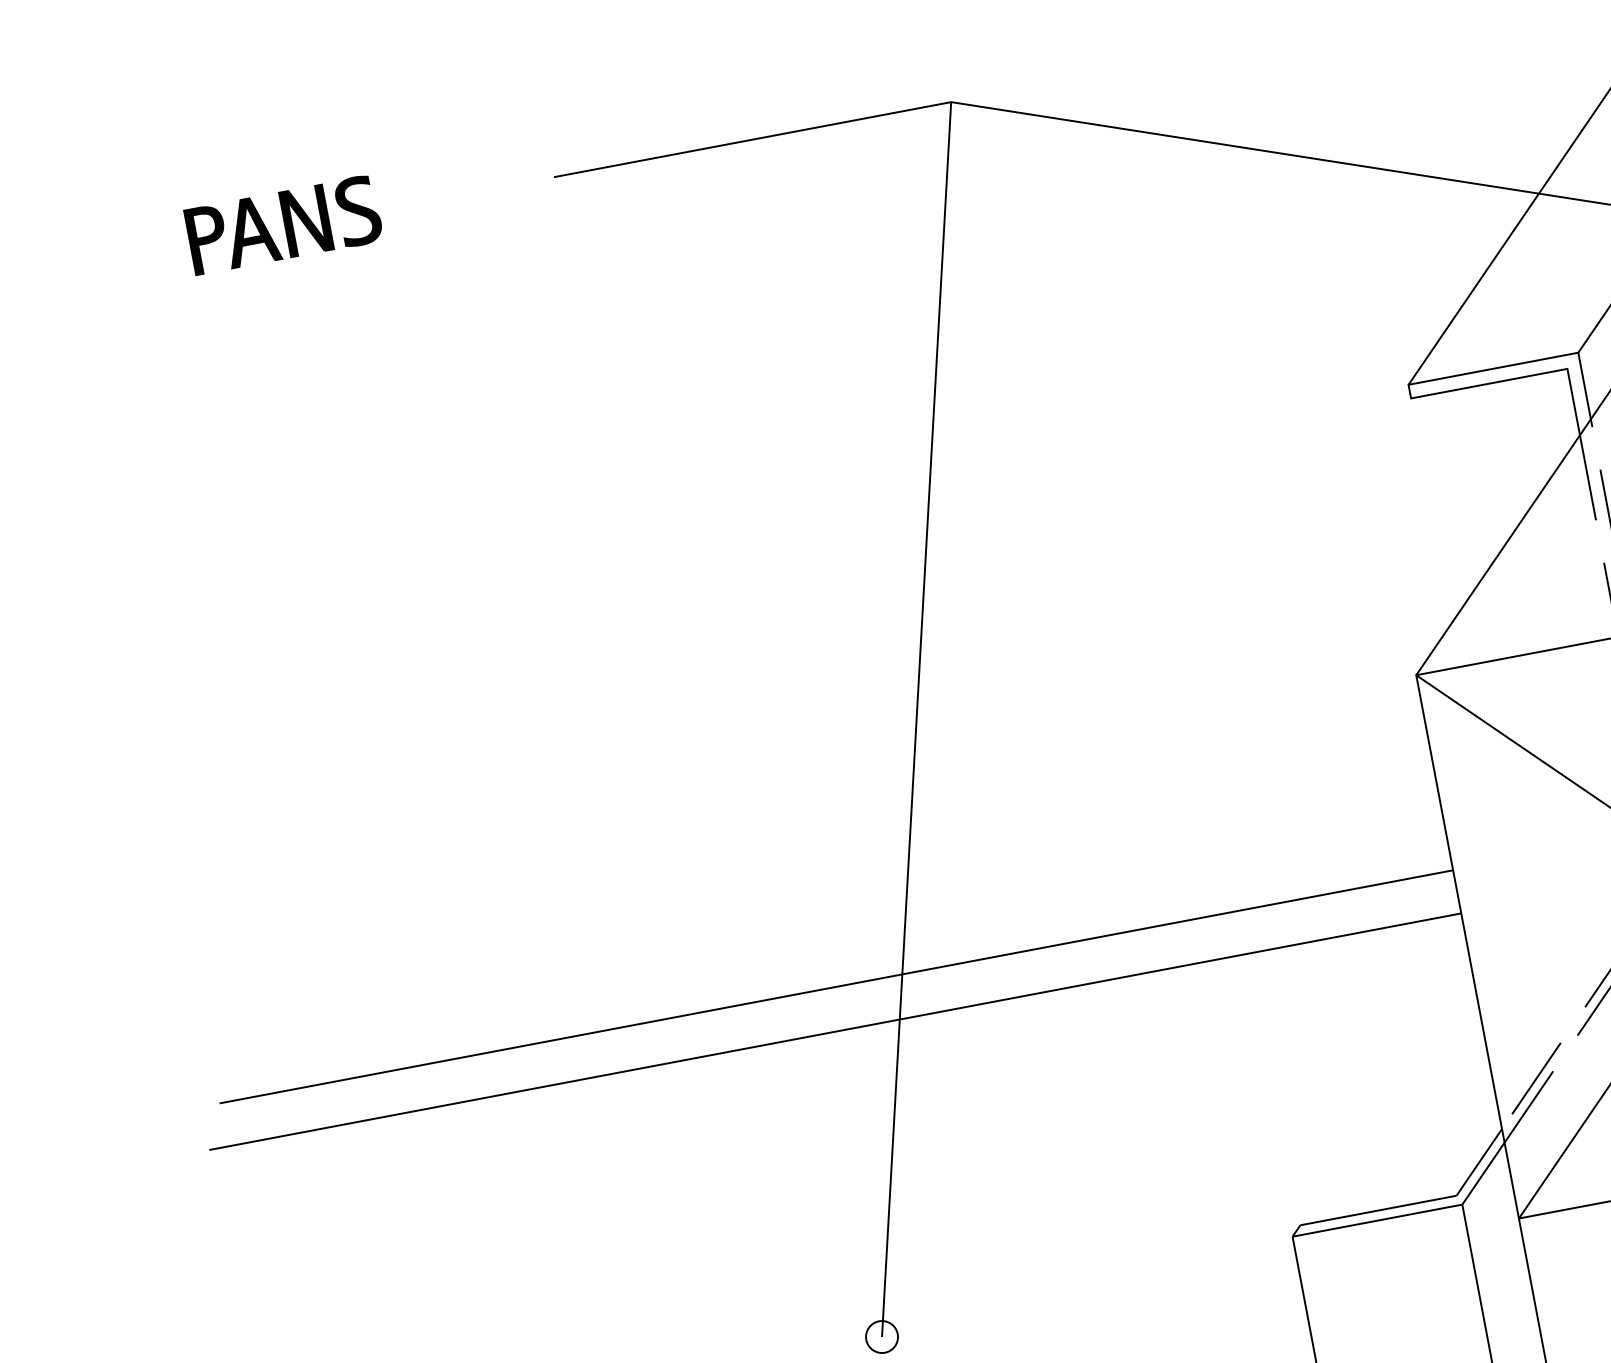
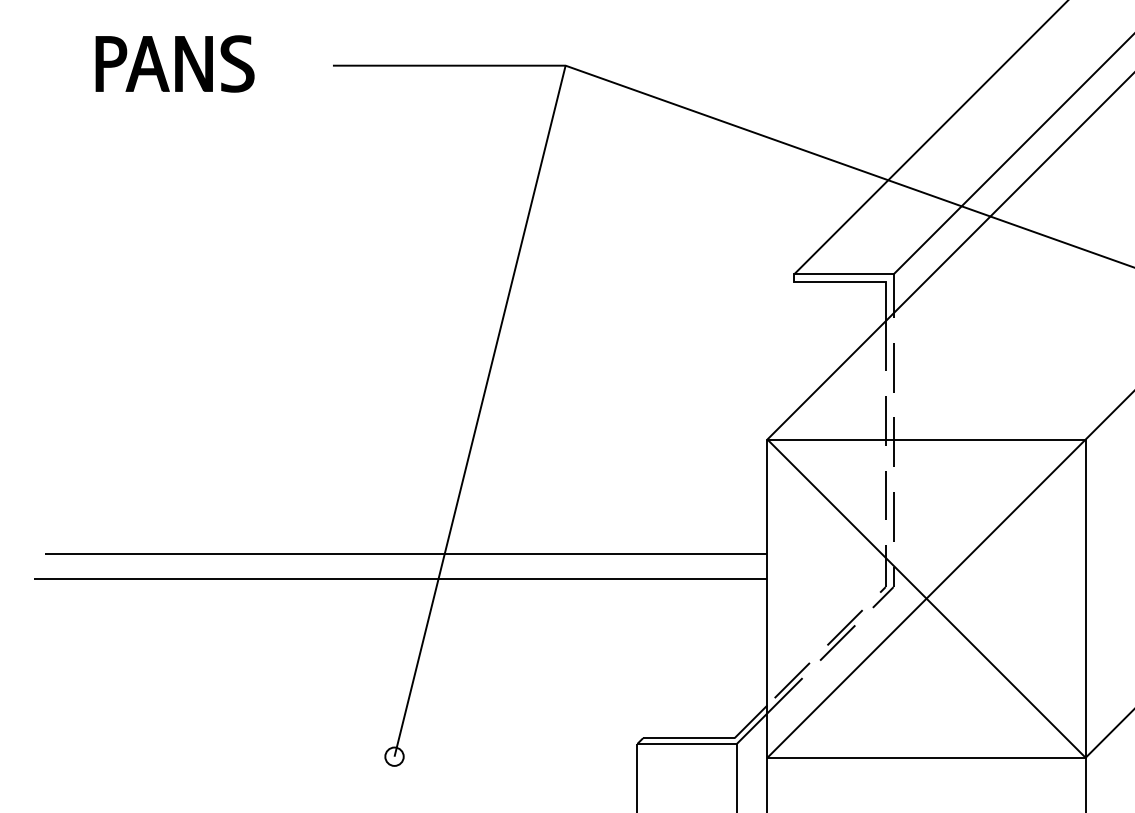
part: (282, 224) -> (174, 63), size x1.43

